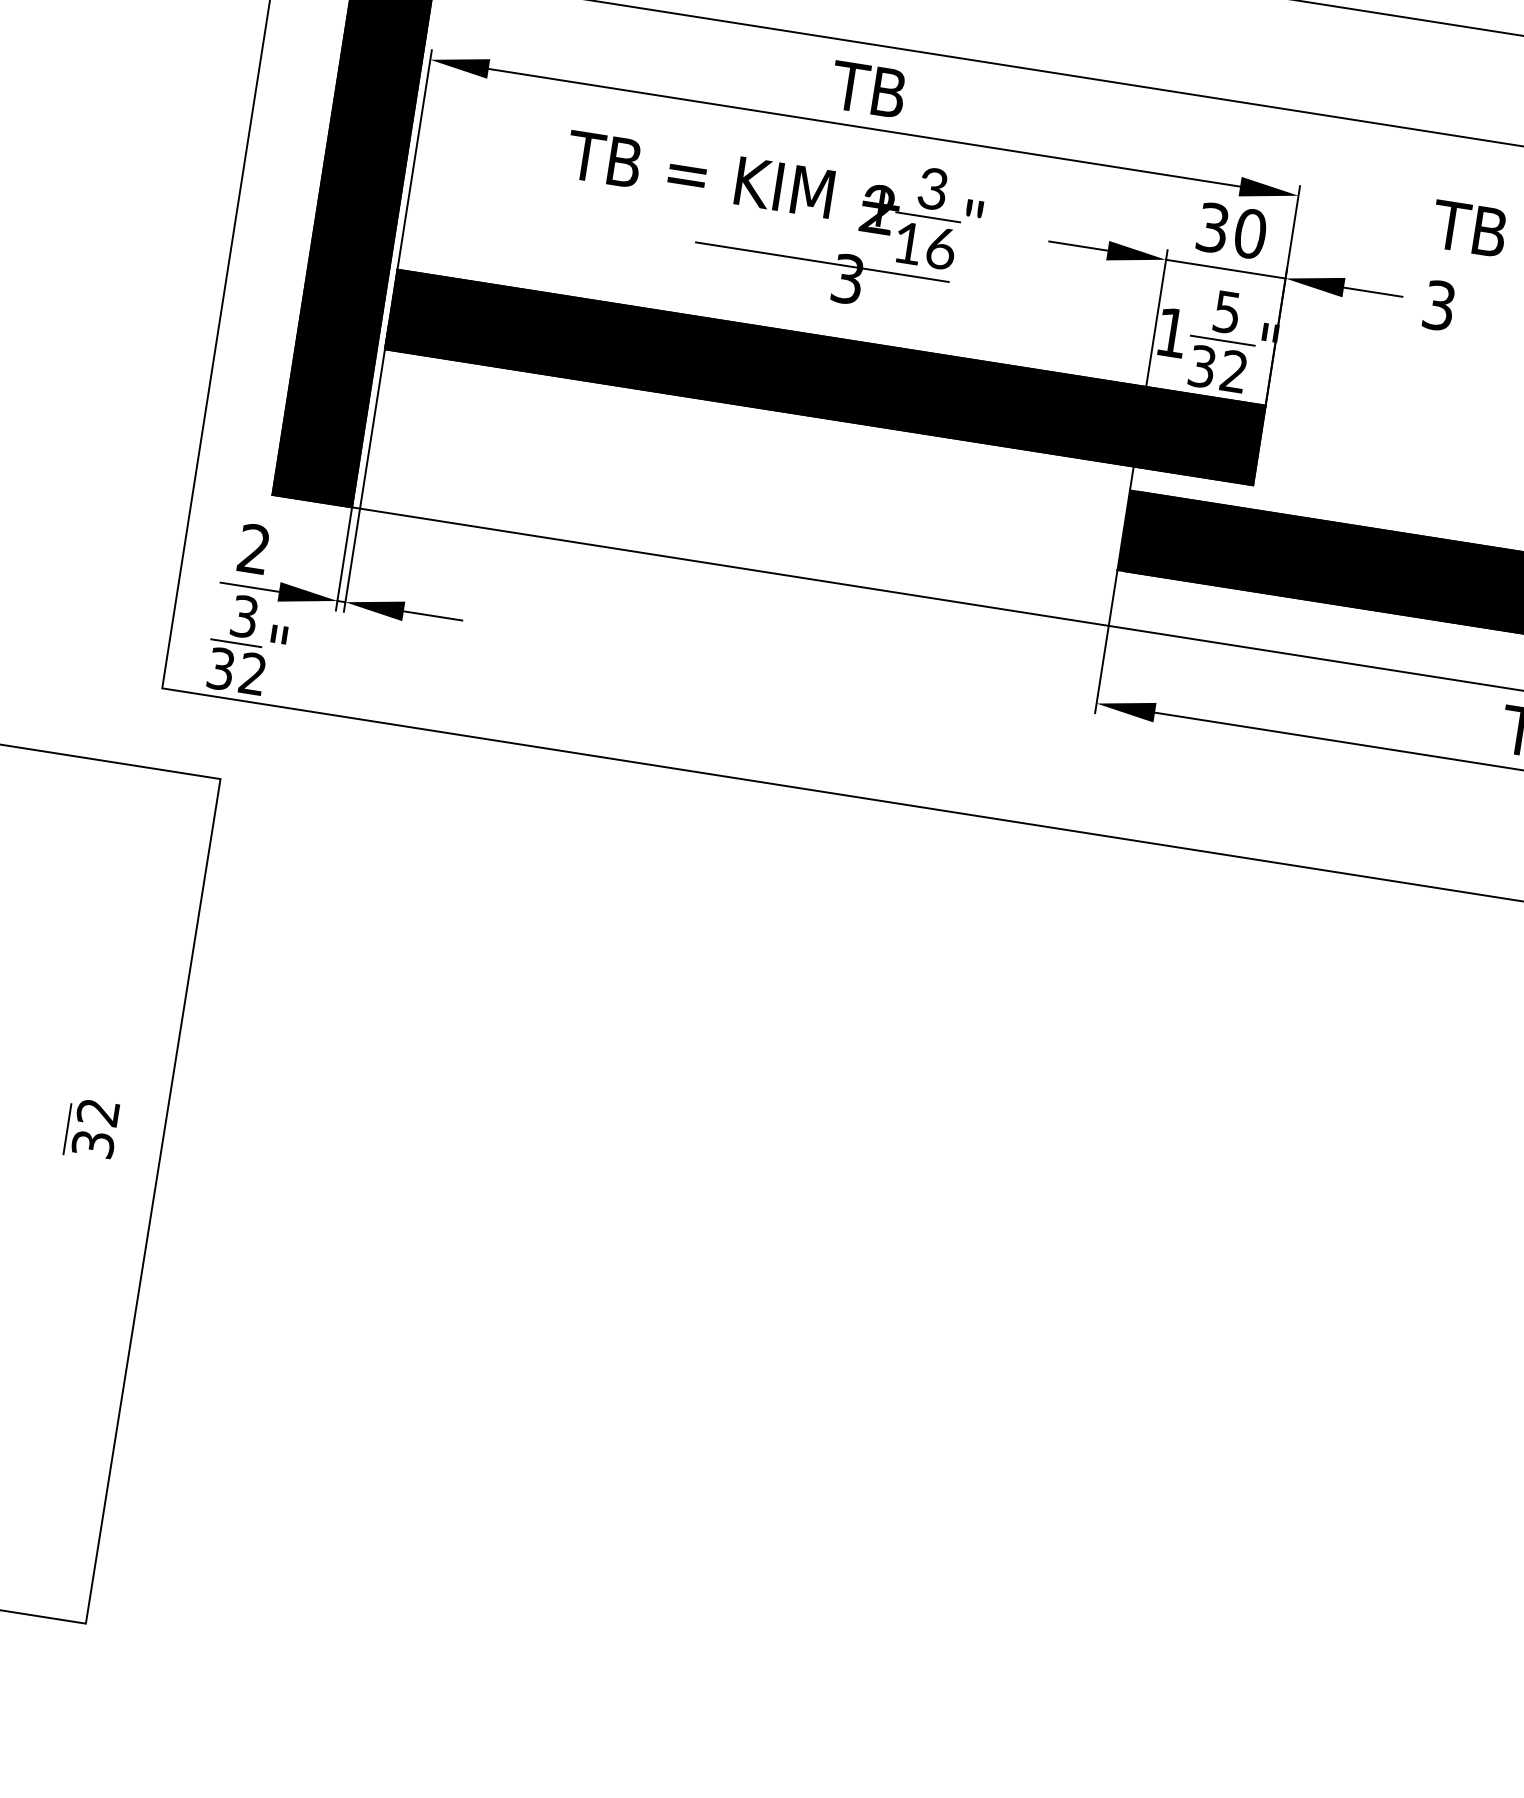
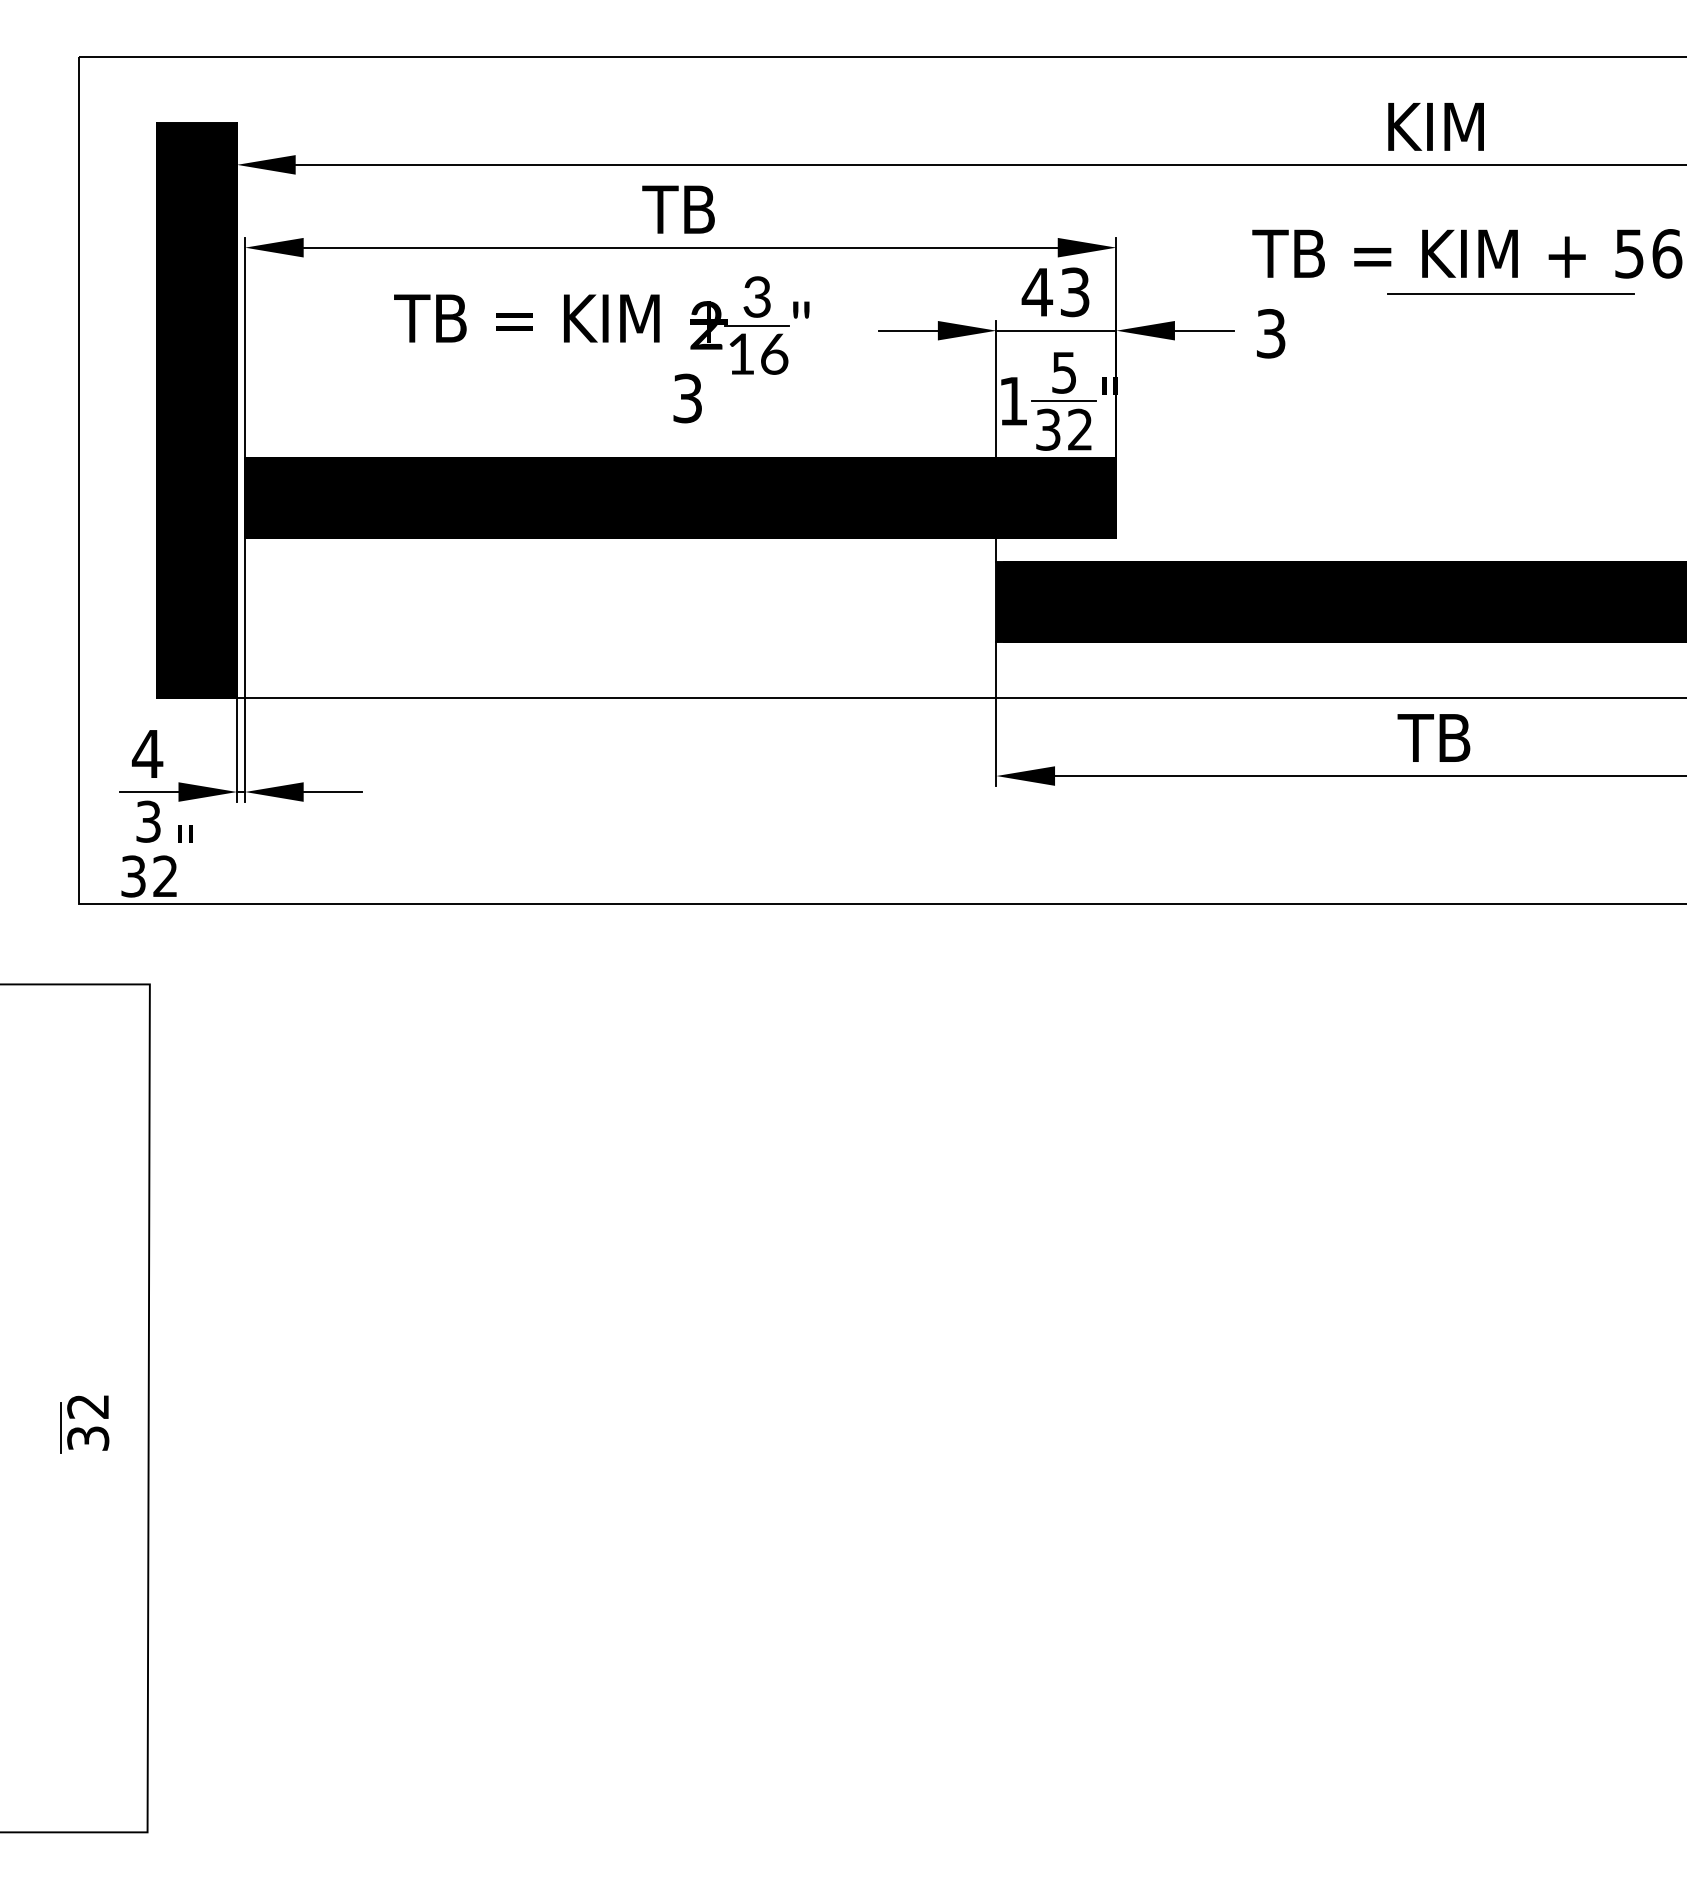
text: (1230, 230) -> (1055, 292), 30 -> 43
line: (821, 261) -> (659, 385), removed
text: (254, 548) -> (147, 753), 2 -> 4
line: (236, 642) -> (144, 848), removed
part: (91, 1129) -> (84, 1424), moved

